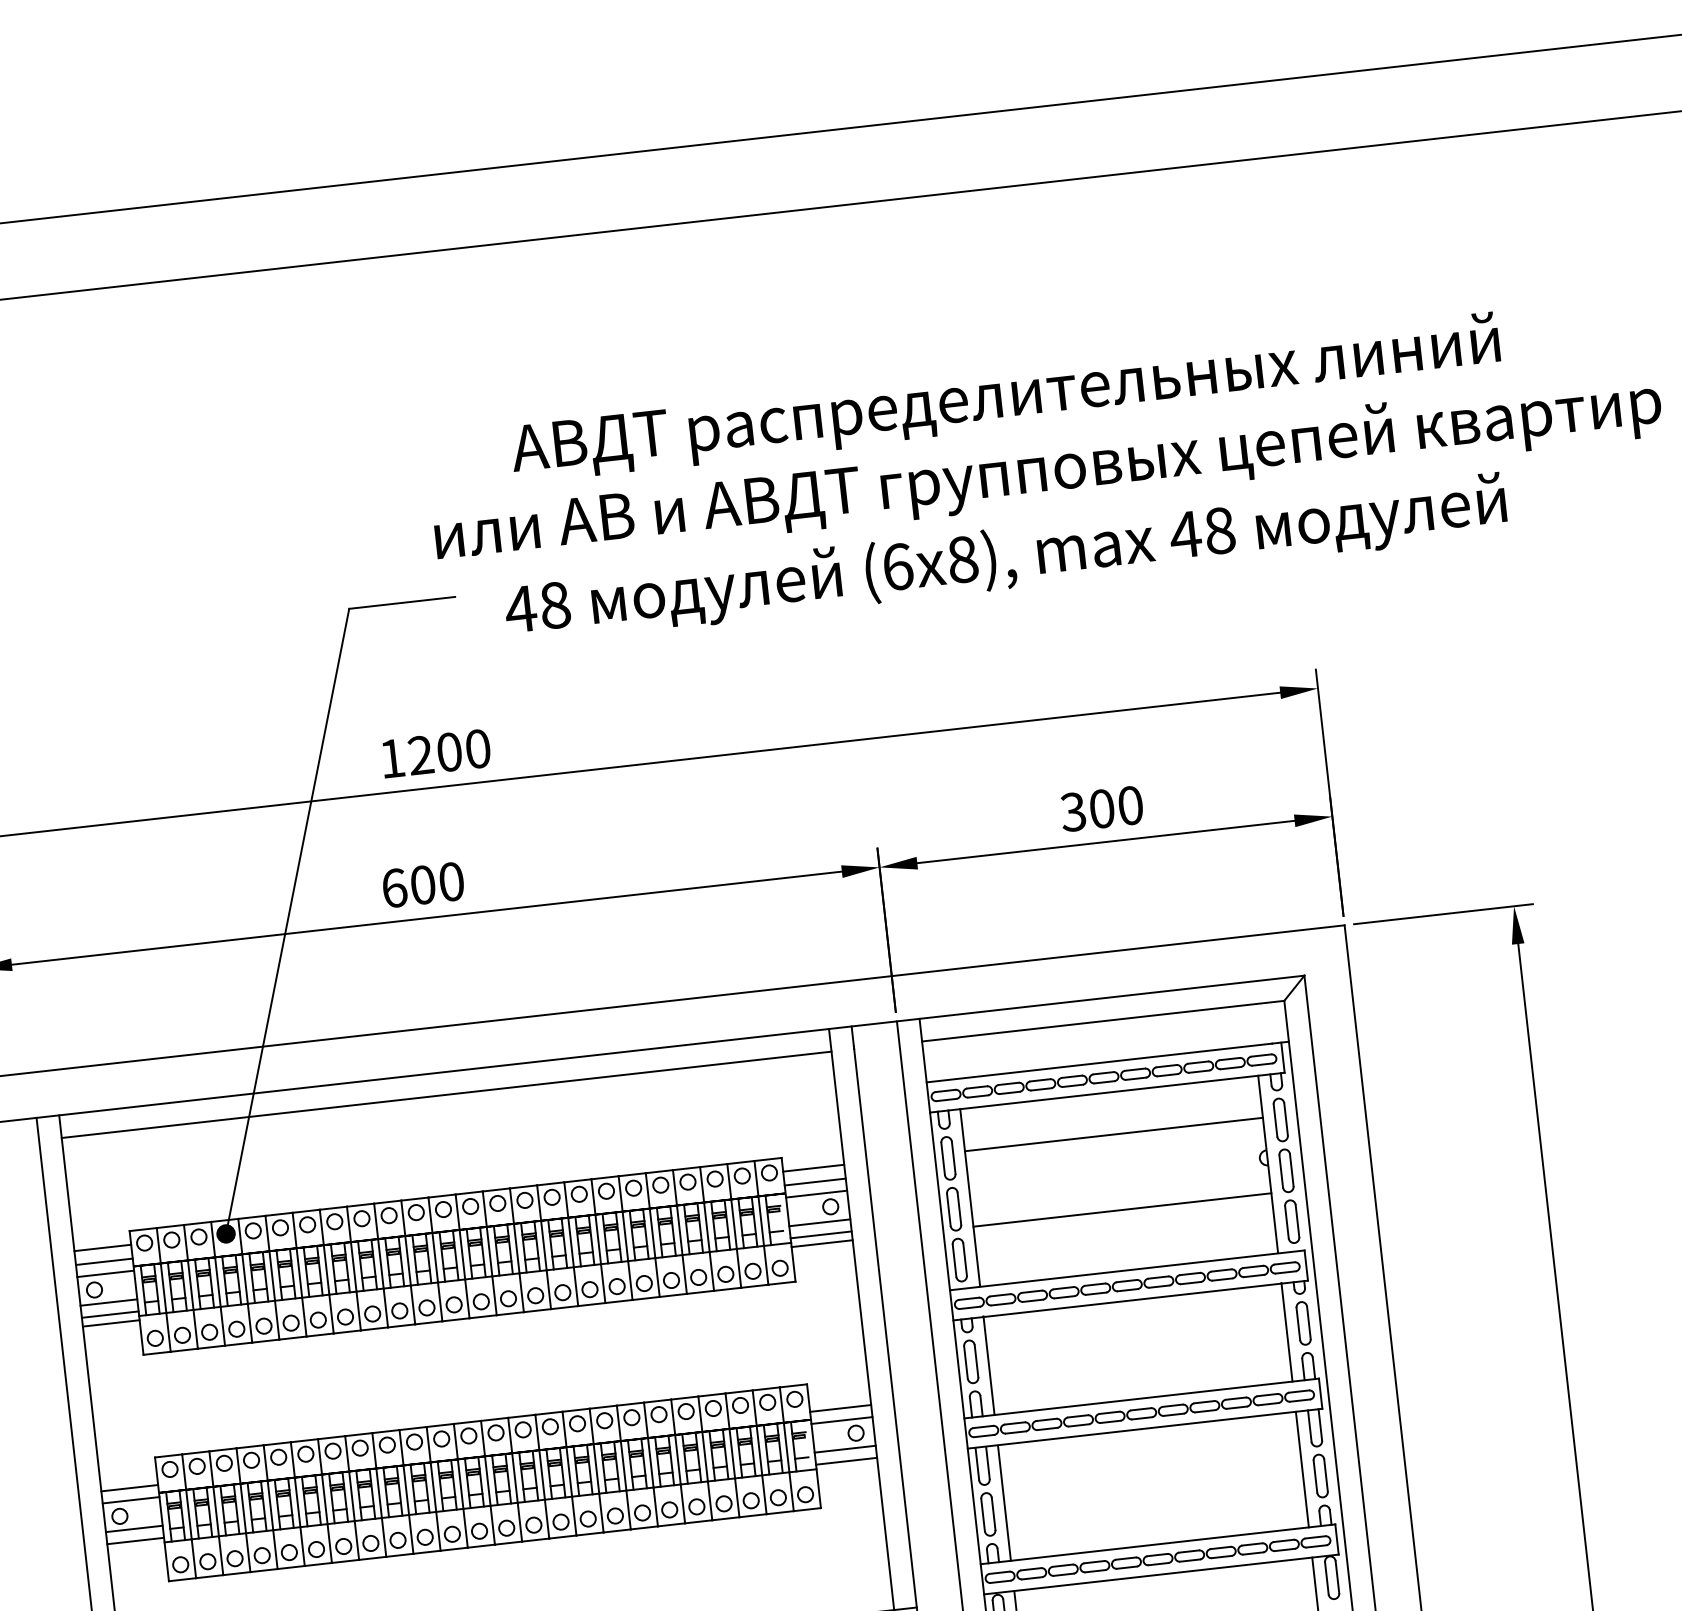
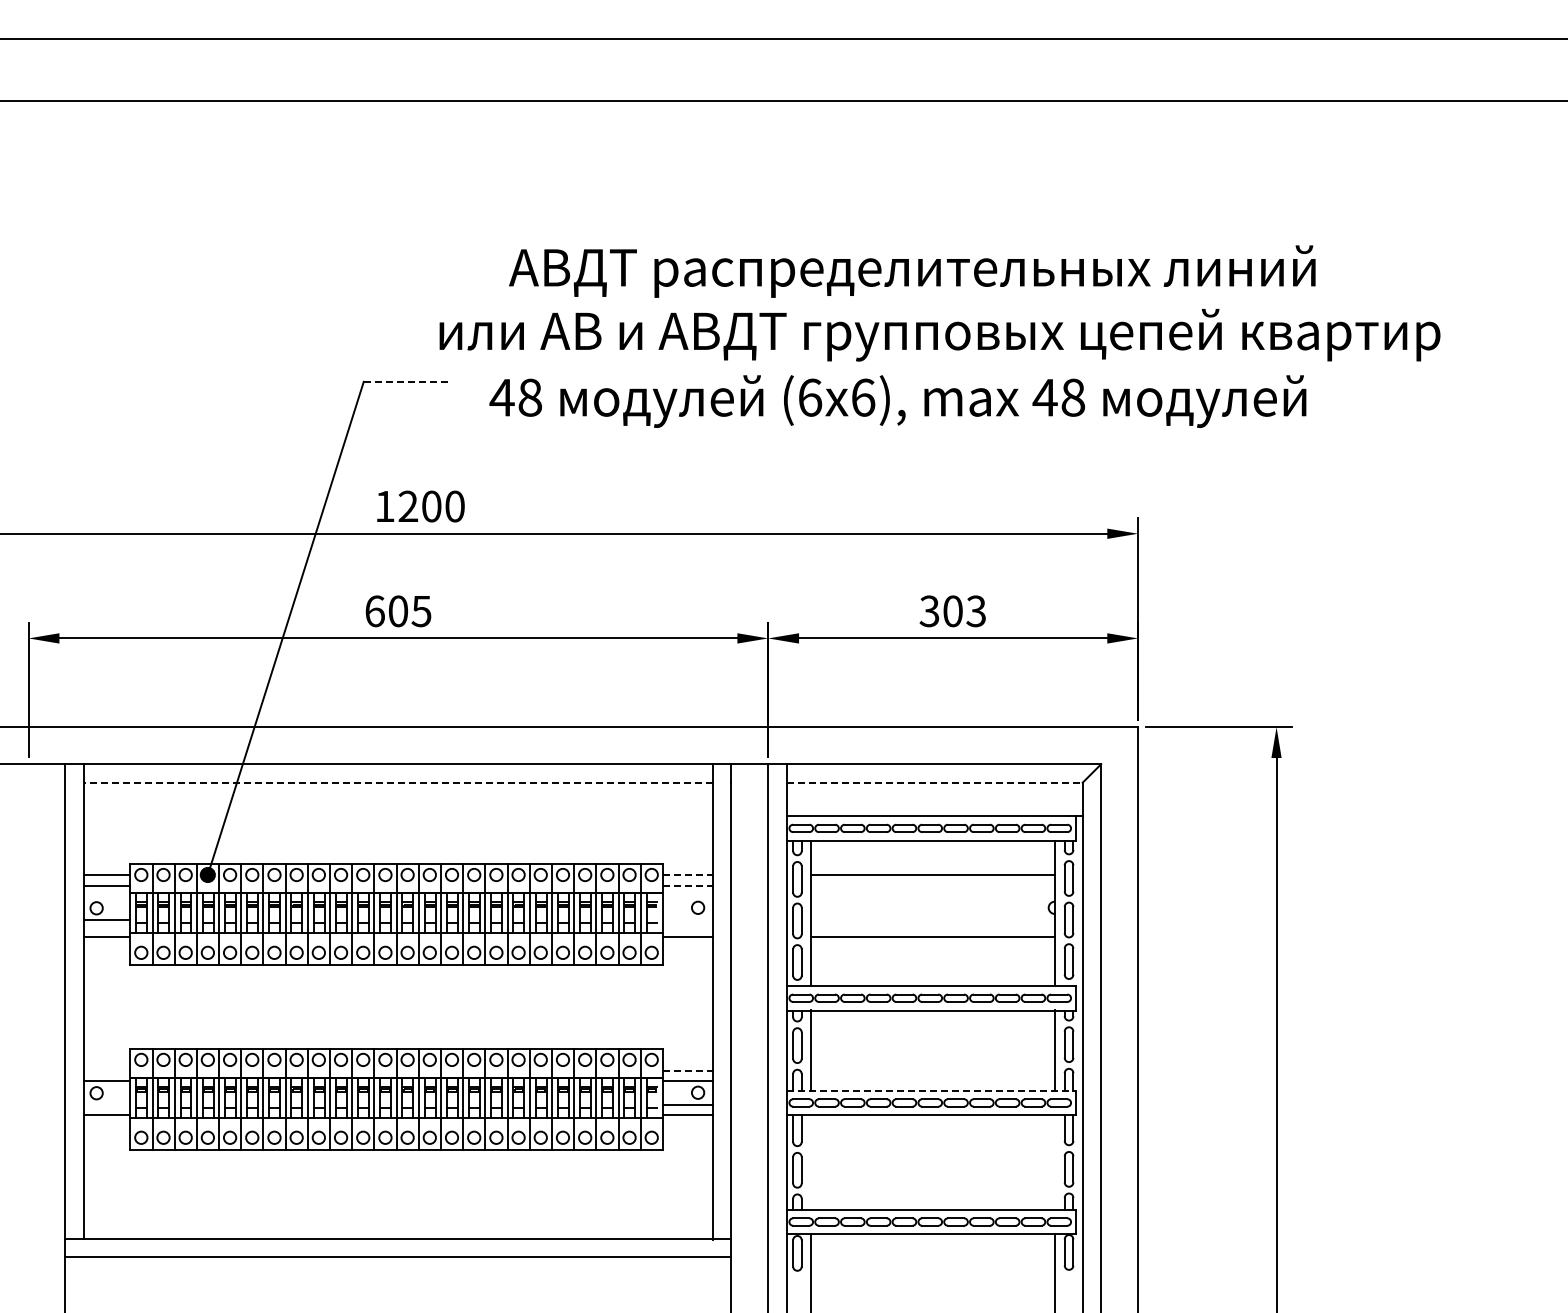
text: (963, 559) -> (863, 397), 8), -> 6),
line: (402, 602) -> (407, 381), solid -> dashed
text: (1130, 805) -> (976, 611), 300 -> 303
text: (451, 882) -> (421, 611), 600 -> 605
line: (1102, 1020) -> (934, 782), solid -> dashed
line: (445, 1094) -> (397, 782), solid -> dashed
line: (813, 1168) -> (687, 875), solid -> dashed
line: (814, 1182) -> (687, 886), solid -> dashed
line: (816, 1194) -> (687, 896), removed
line: (819, 1222) -> (687, 919), removed
line: (820, 1234) -> (687, 929), removed
line: (104, 1274) -> (106, 896), removed
line: (109, 1314) -> (106, 929), removed
line: (1141, 1398) -> (931, 1090), solid -> dashed
line: (840, 1408) -> (687, 1071), solid -> dashed
line: (1301, 1469) -> (1054, 1162), removed
line: (129, 1488) -> (106, 1071), removed
line: (1004, 1502) -> (811, 1162), removed
line: (133, 1528) -> (106, 1104), removed

